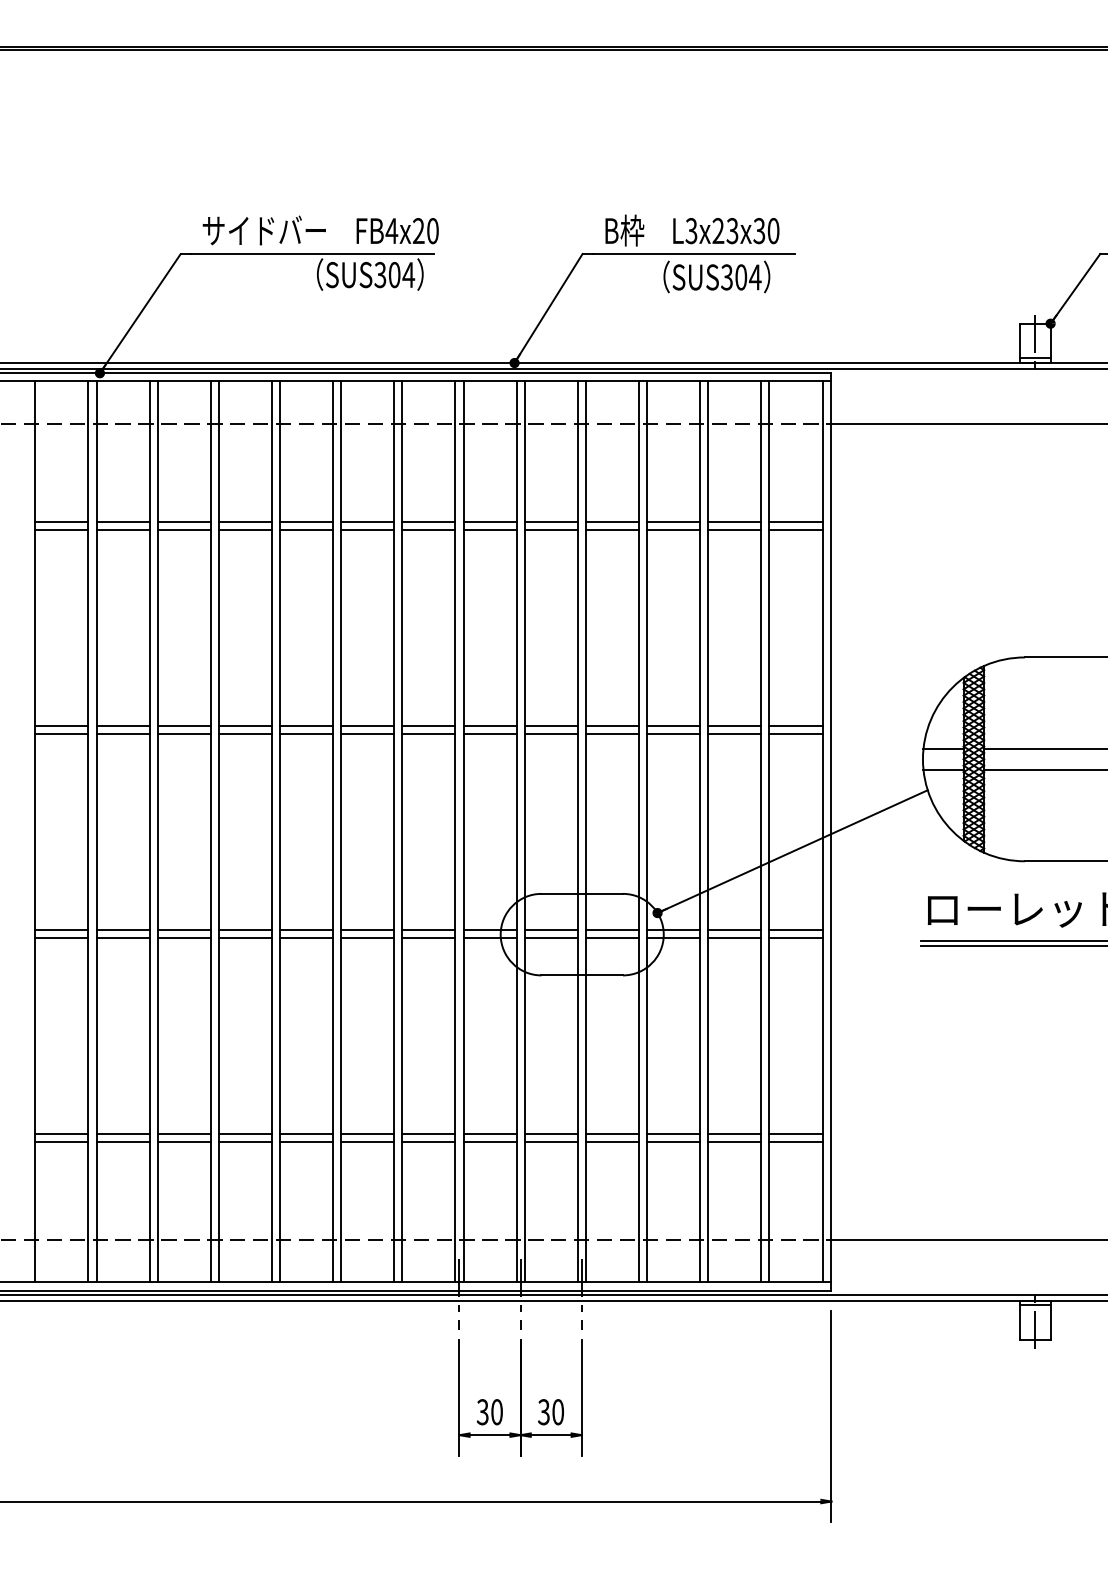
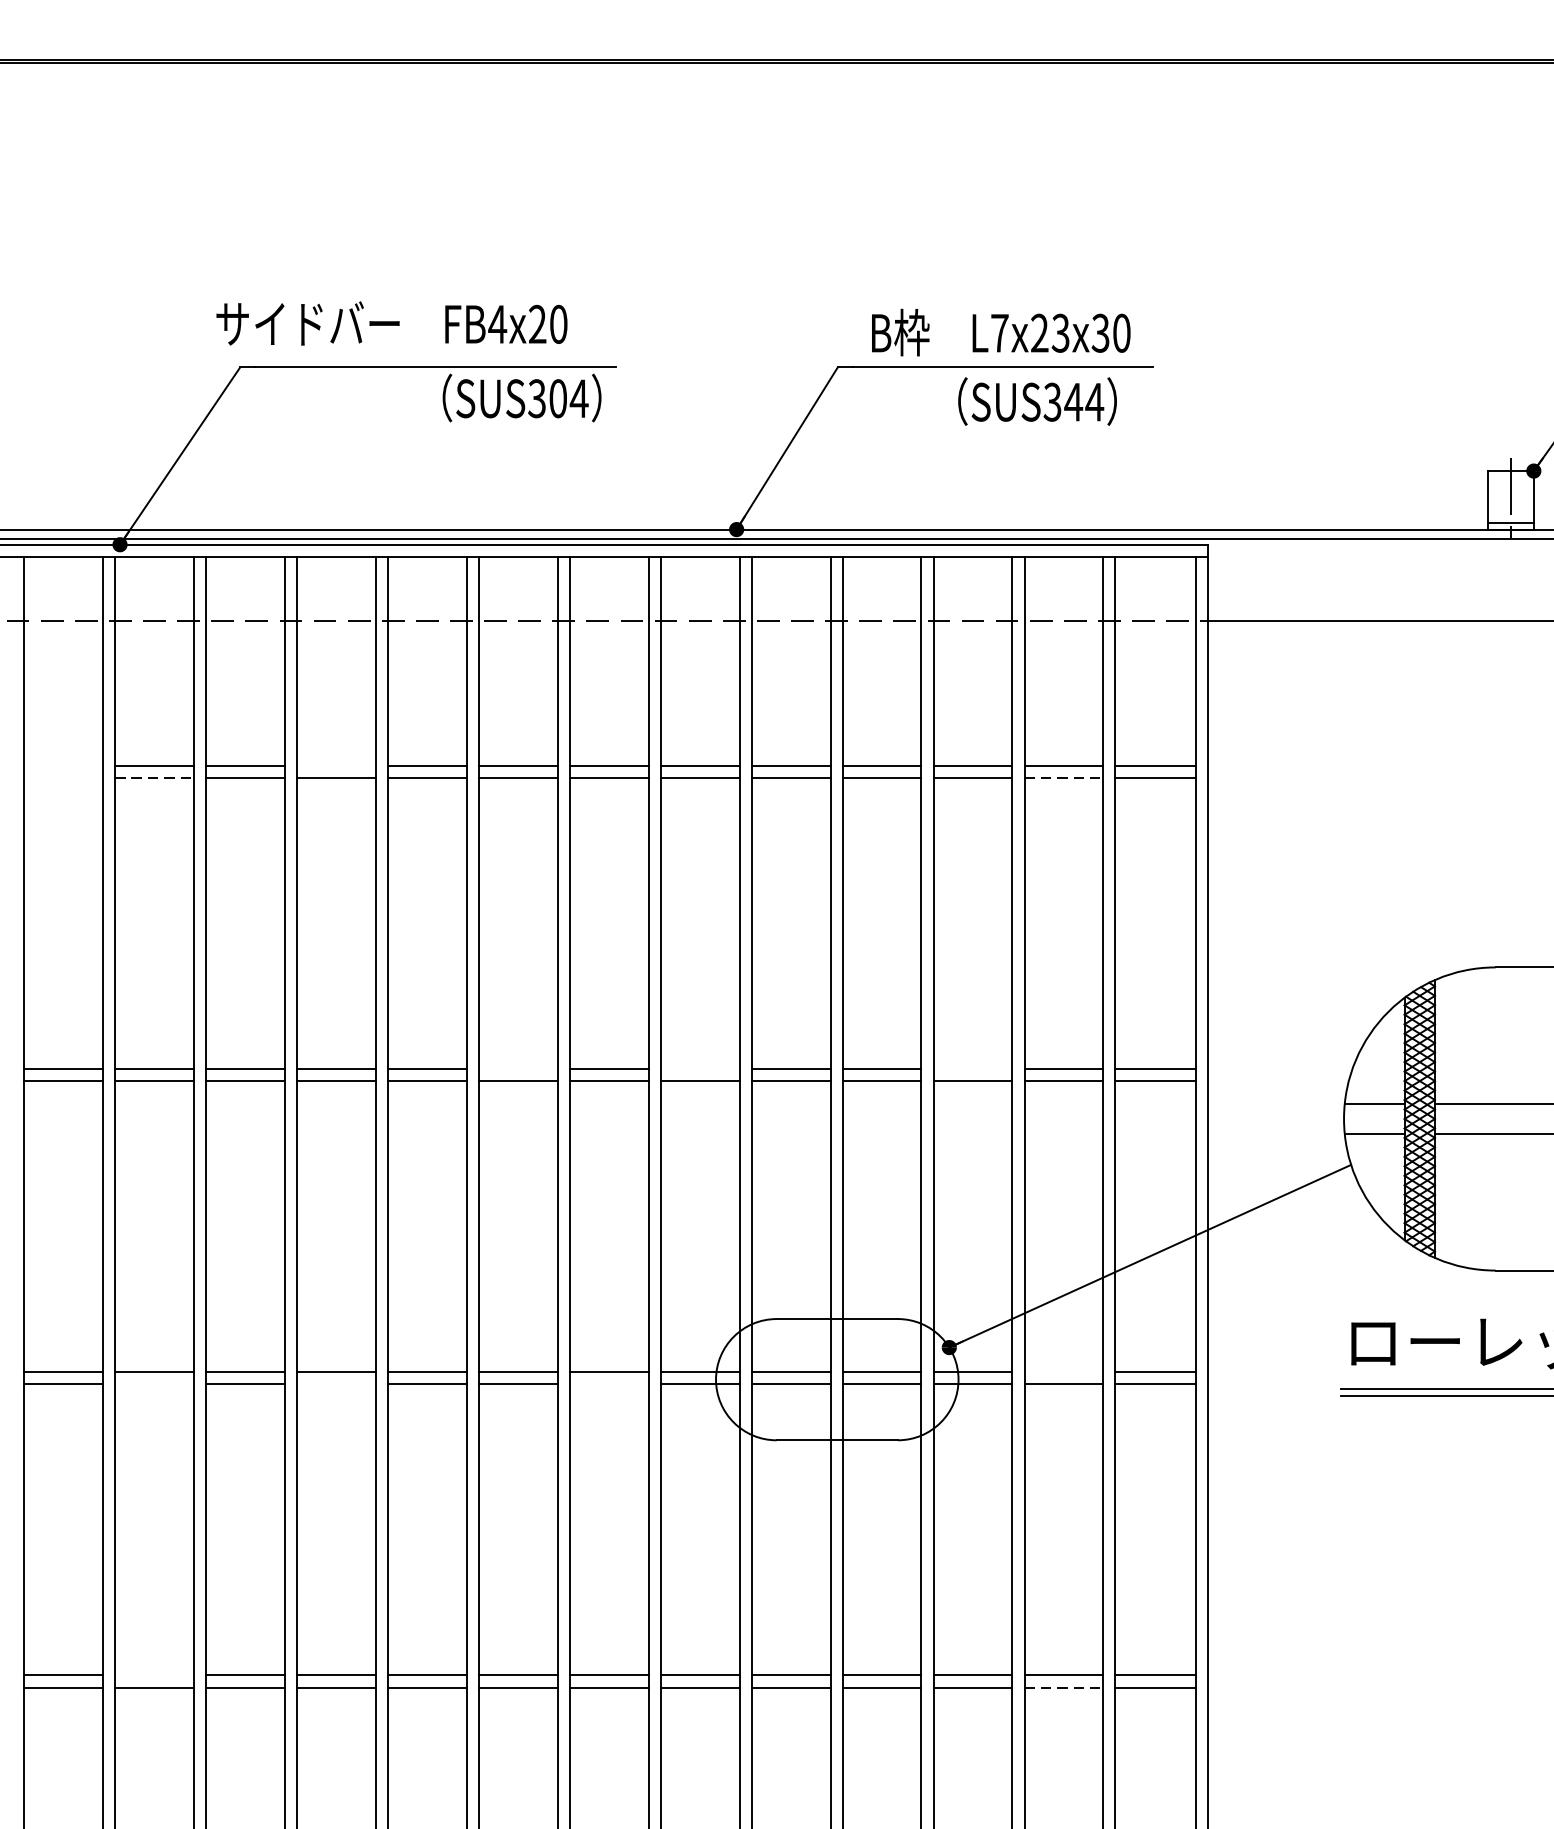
text: (320, 230) -> (391, 323), moved
text: (691, 231) -> (999, 333), L3x23x30 -> L7x23x30
text: (740, 277) -> (1072, 402), SUS304 -> SUS344
line: (61, 522) -> (62, 766), removed
line: (244, 522) -> (335, 766), removed
line: (61, 530) -> (62, 778), removed
line: (123, 530) -> (155, 778), solid -> dashed
line: (735, 530) -> (1065, 778), solid -> dashed
line: (367, 725) -> (517, 1068), removed
line: (489, 725) -> (699, 1068), removed
line: (672, 725) -> (971, 1068), removed
line: (734, 929) -> (1063, 1372), removed
line: (122, 937) -> (153, 1383), removed
line: (244, 937) -> (335, 1383), removed
line: (428, 937) -> (608, 1383), removed
line: (122, 1133) -> (153, 1675), removed
line: (735, 1141) -> (1065, 1687), solid -> dashed

